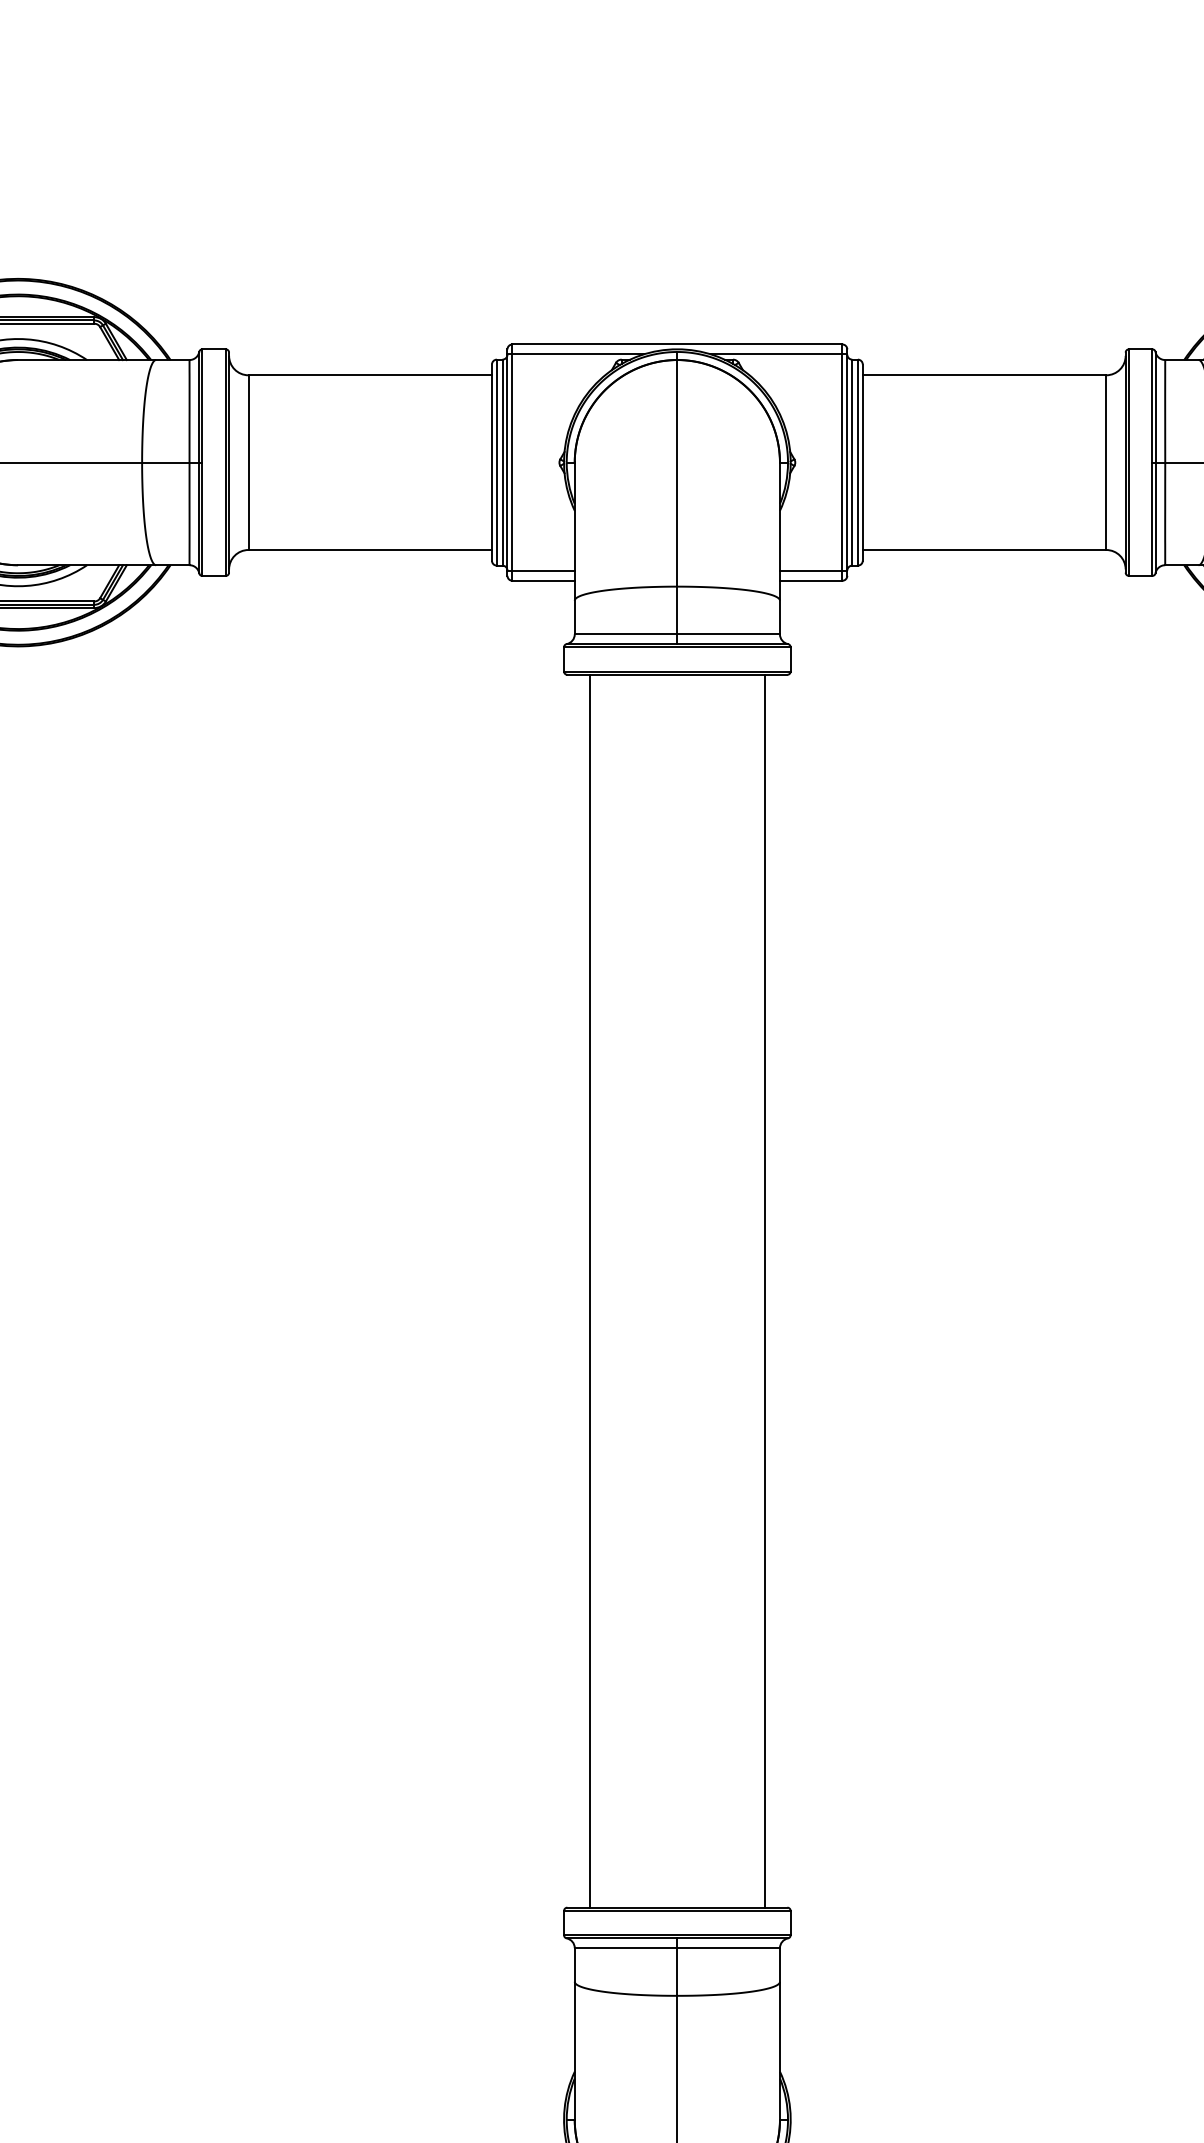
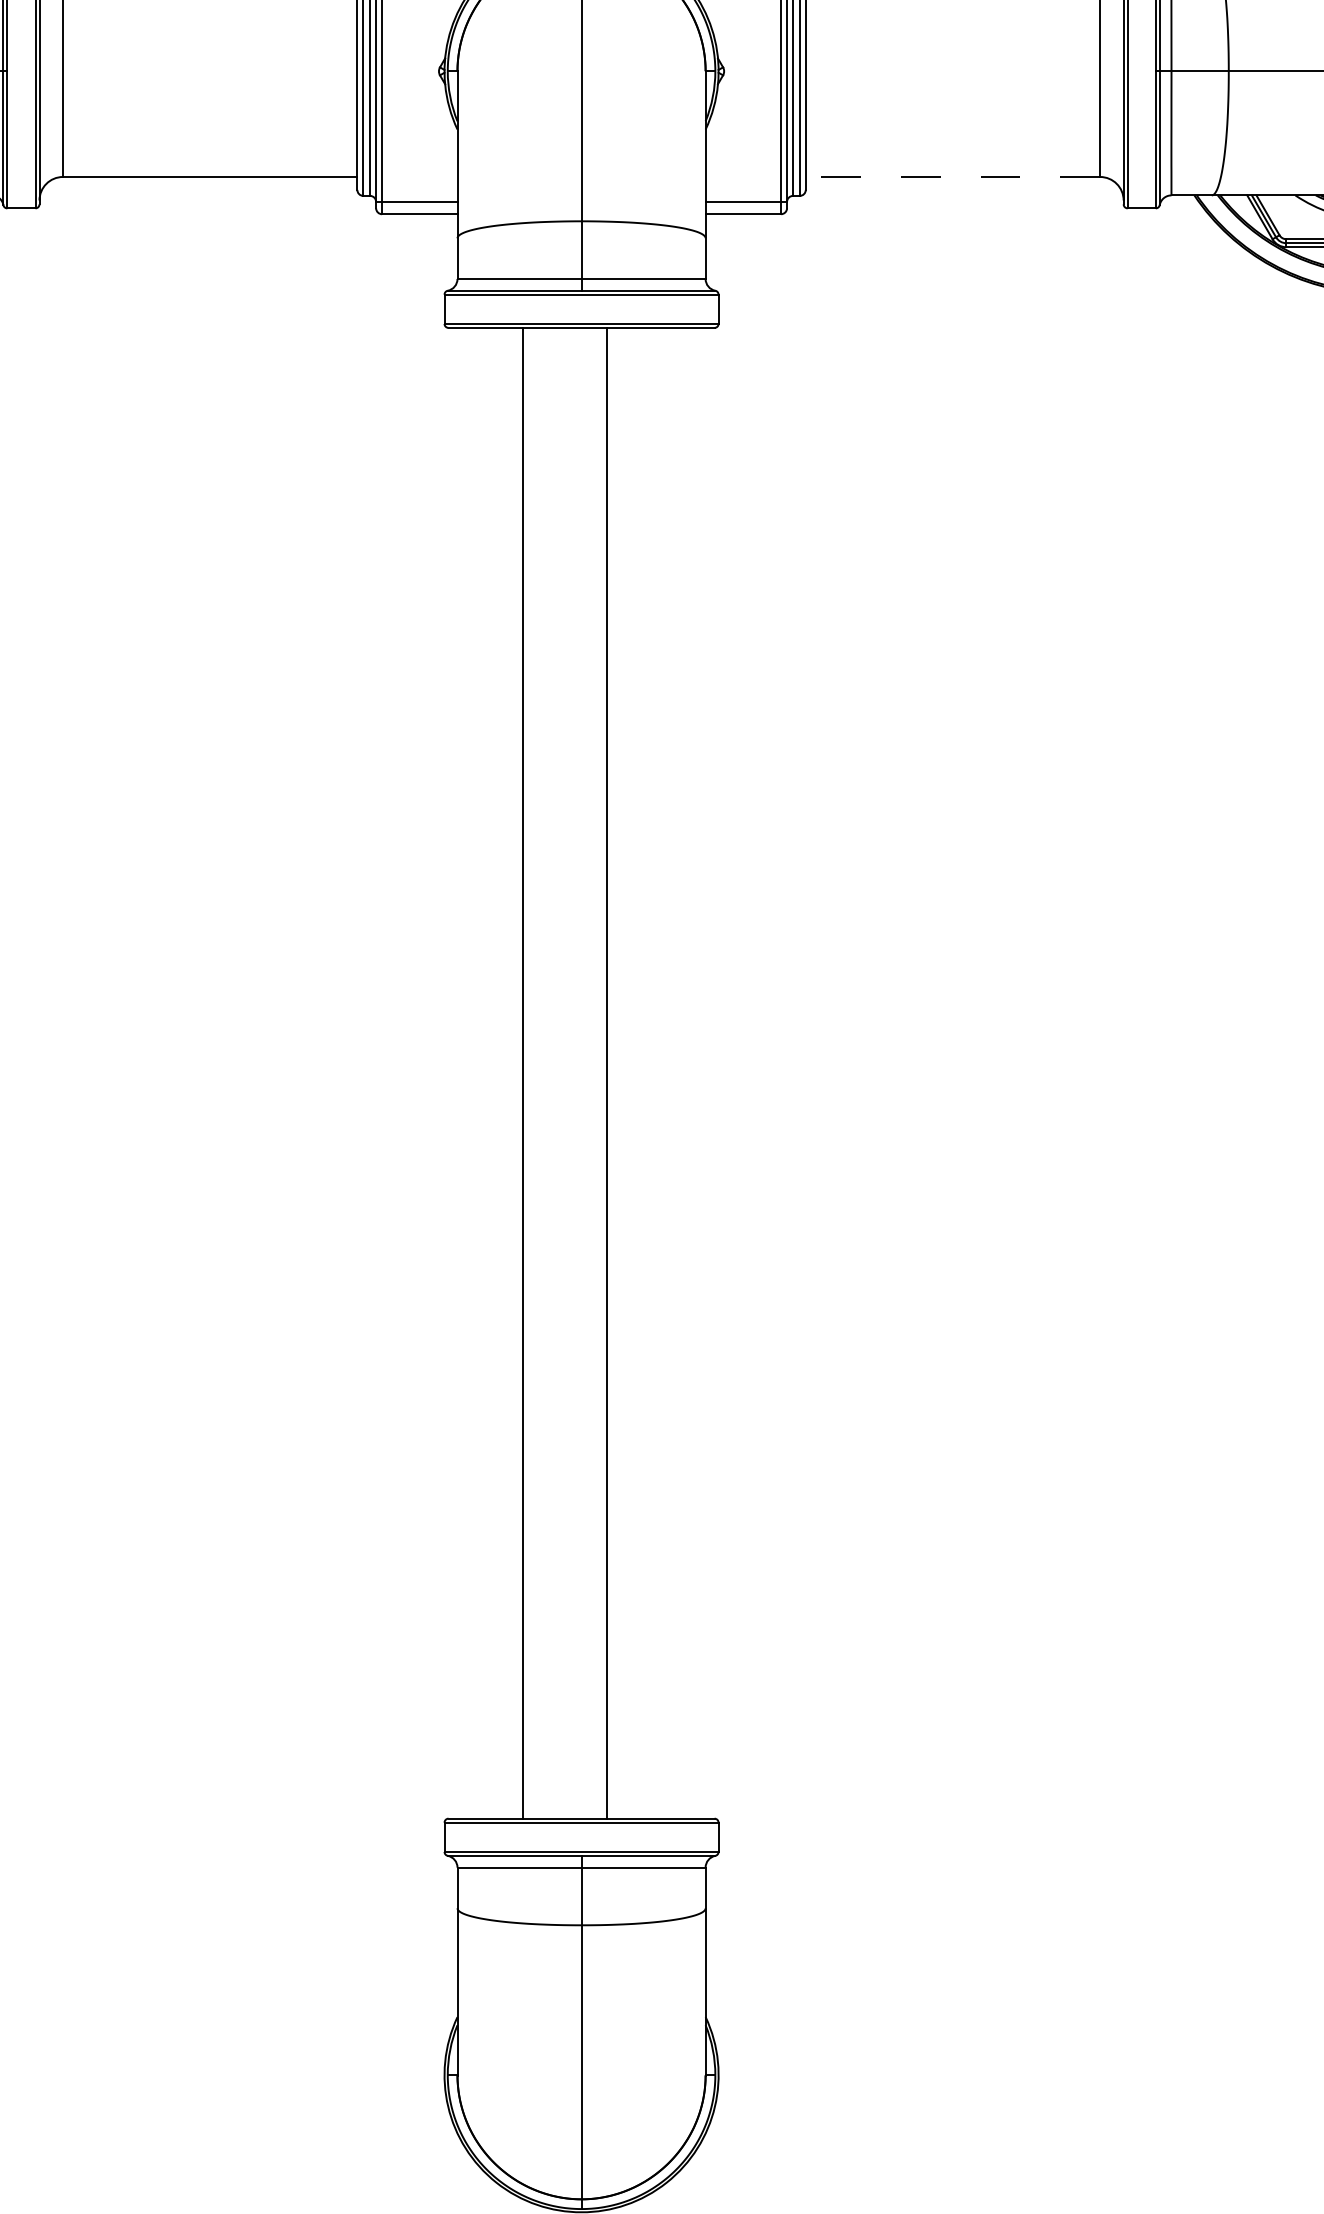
line: (984, 550) -> (952, 177), solid -> dashed
line: (590, 1290) -> (523, 1072), moved
line: (764, 1290) -> (607, 1072), moved

